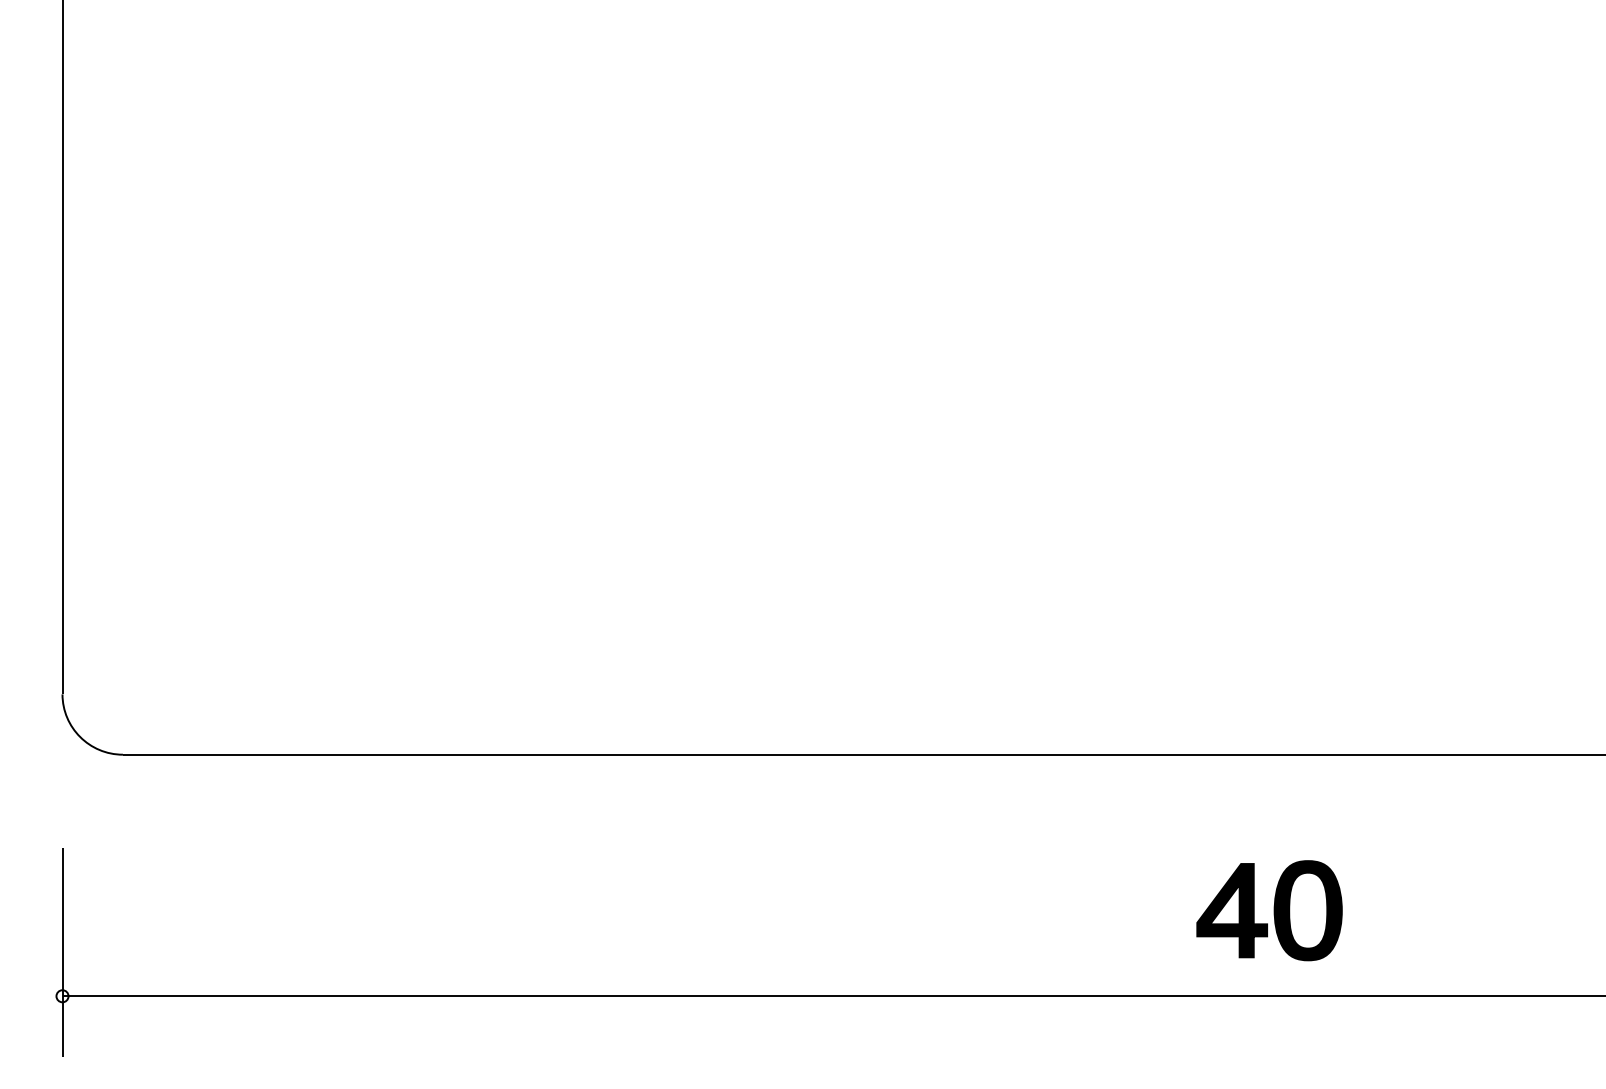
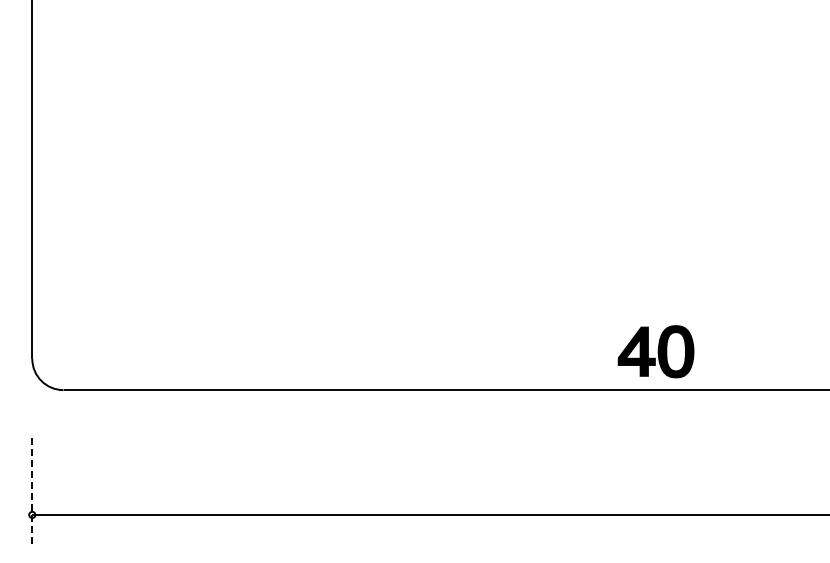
part: (1268, 910) -> (655, 351), moved
line: (62, 952) -> (32, 492), solid -> dashed

